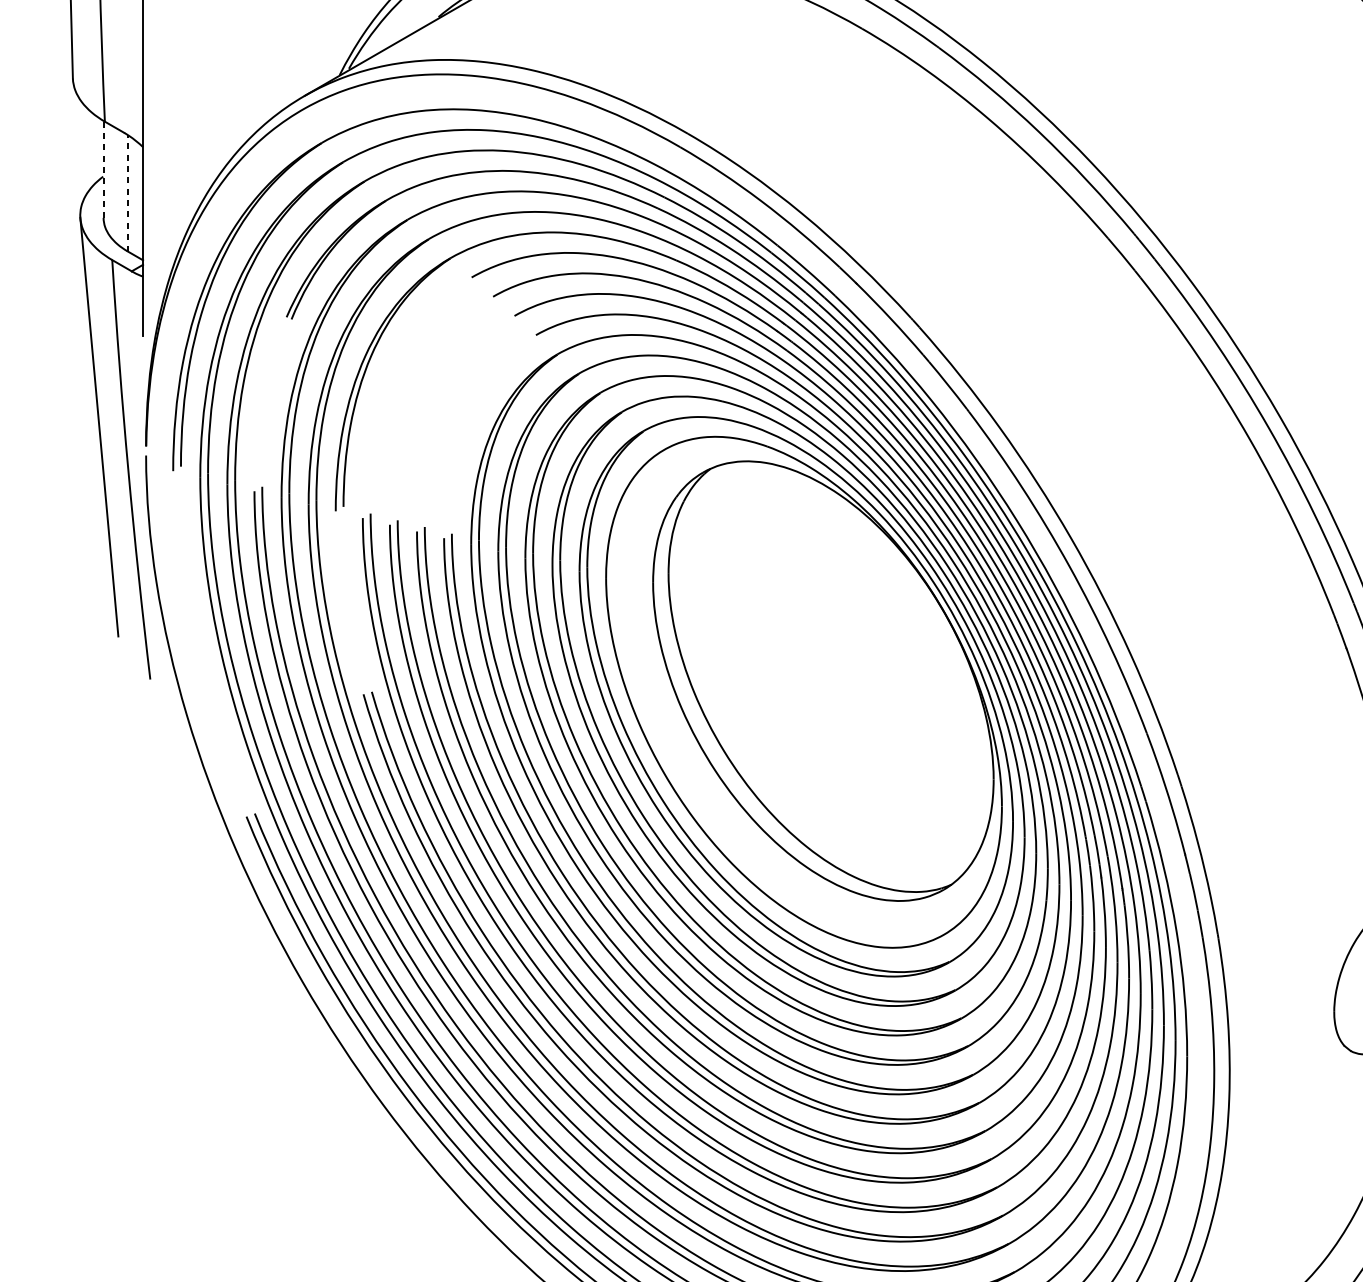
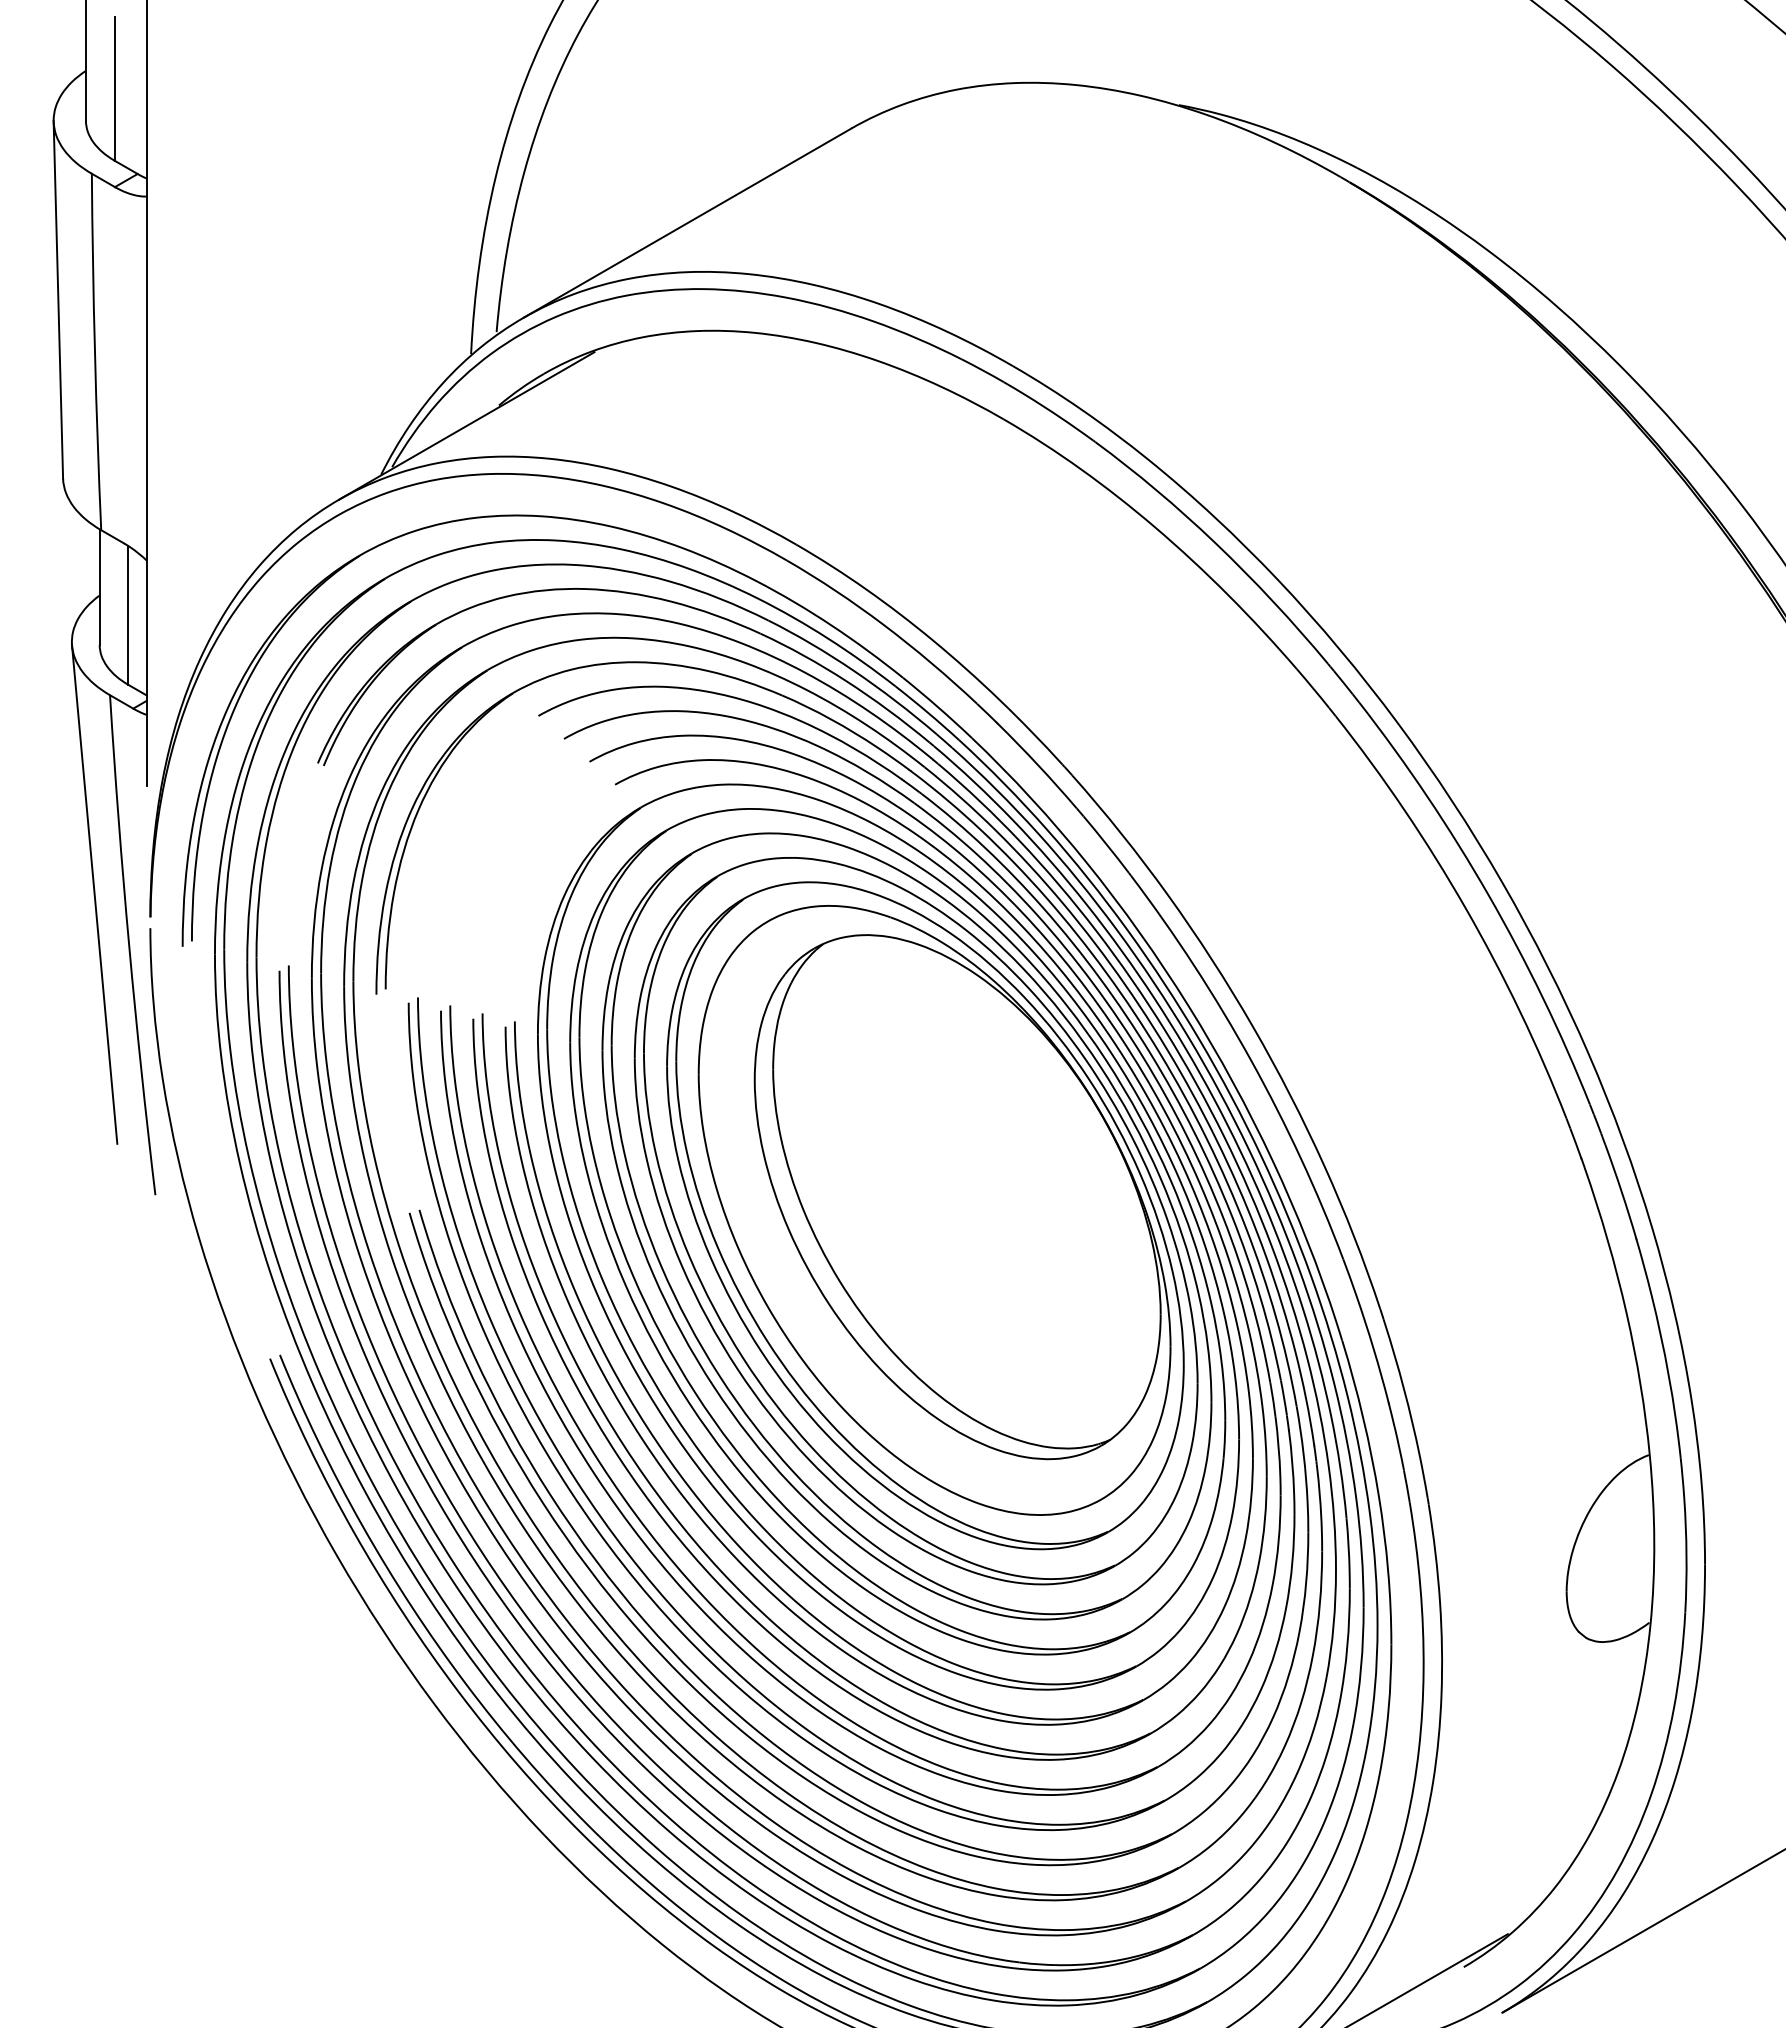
line: (103, 170) -> (99, 588), dashed -> solid
line: (127, 193) -> (128, 615), dashed -> solid

